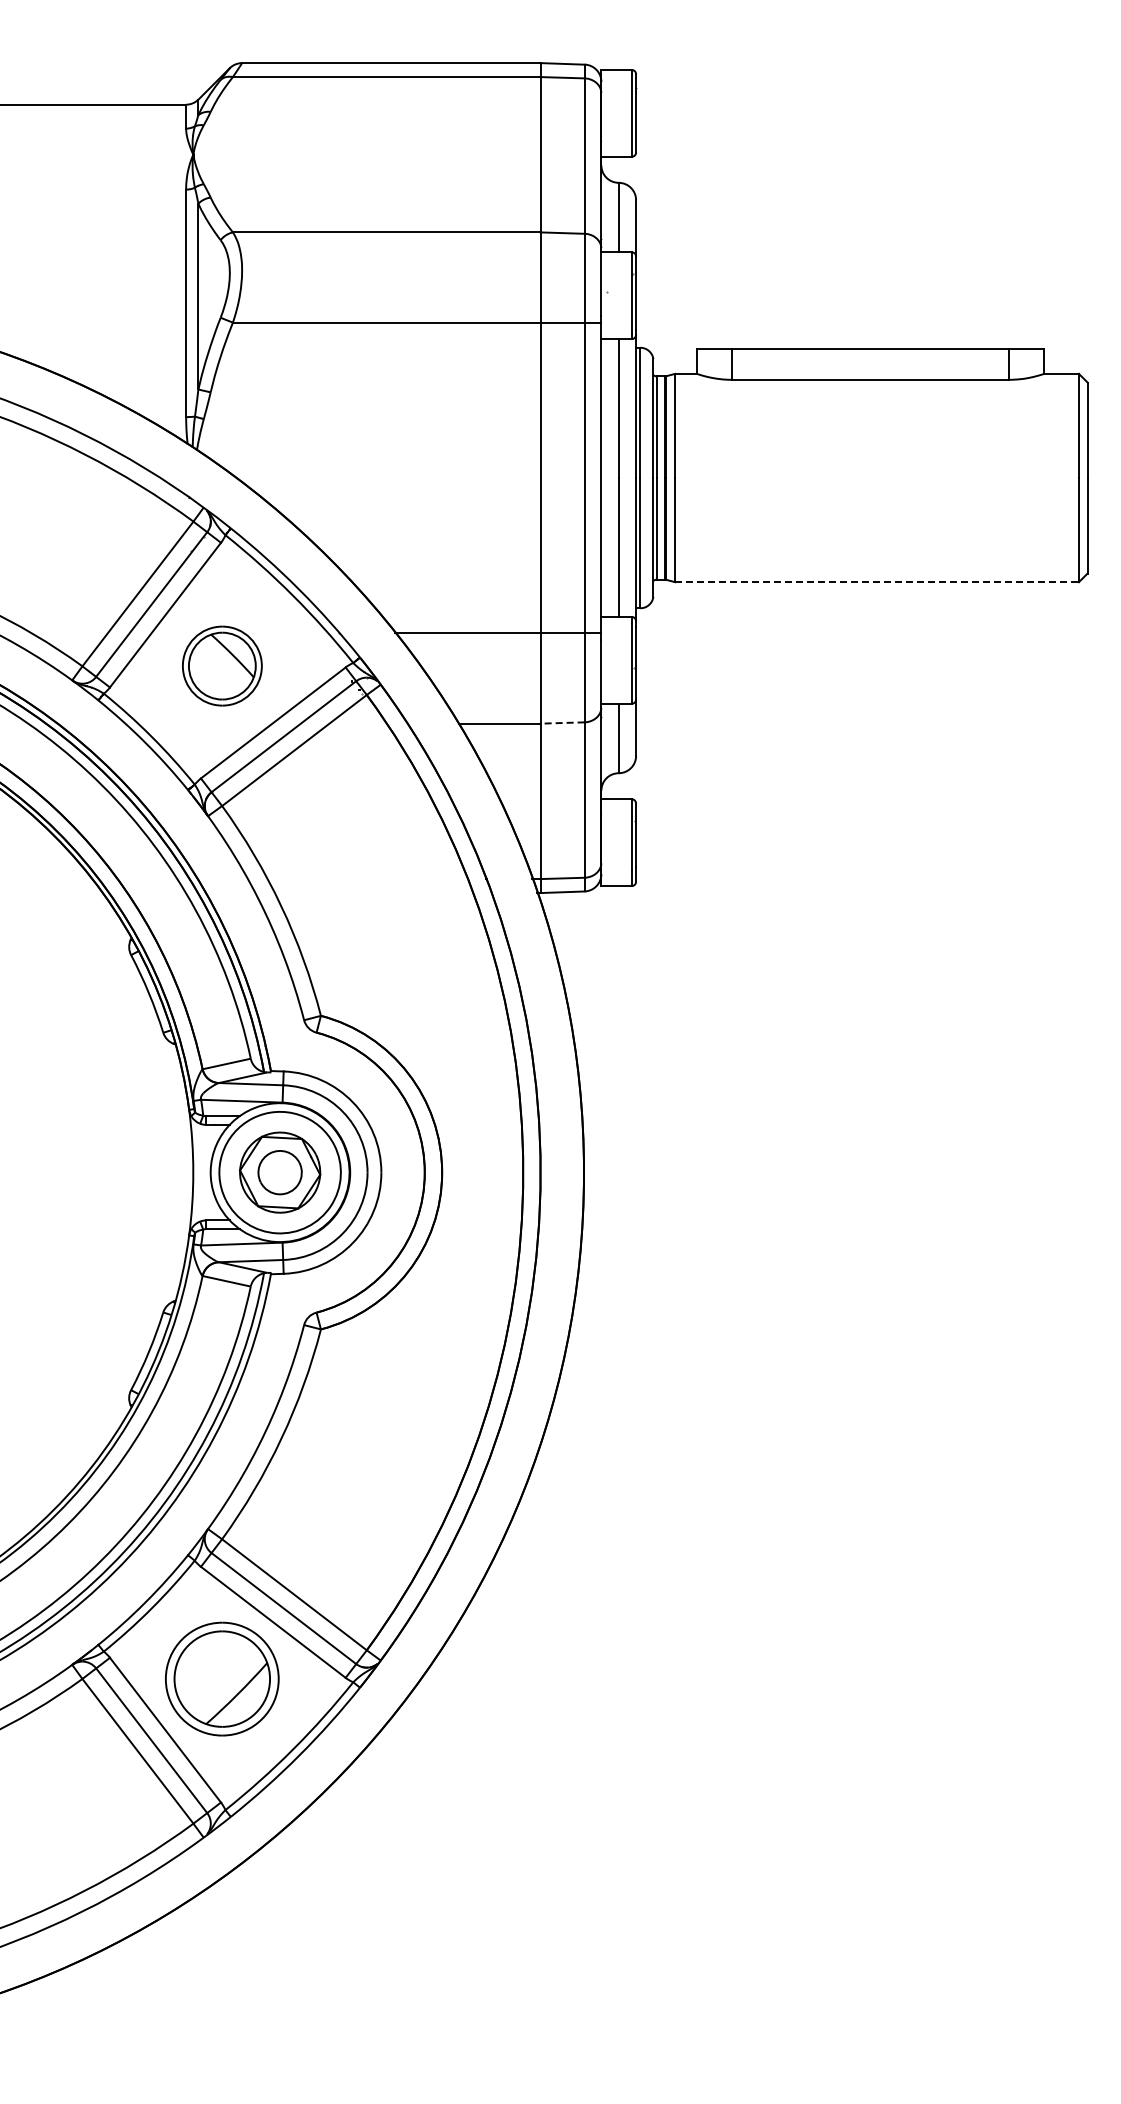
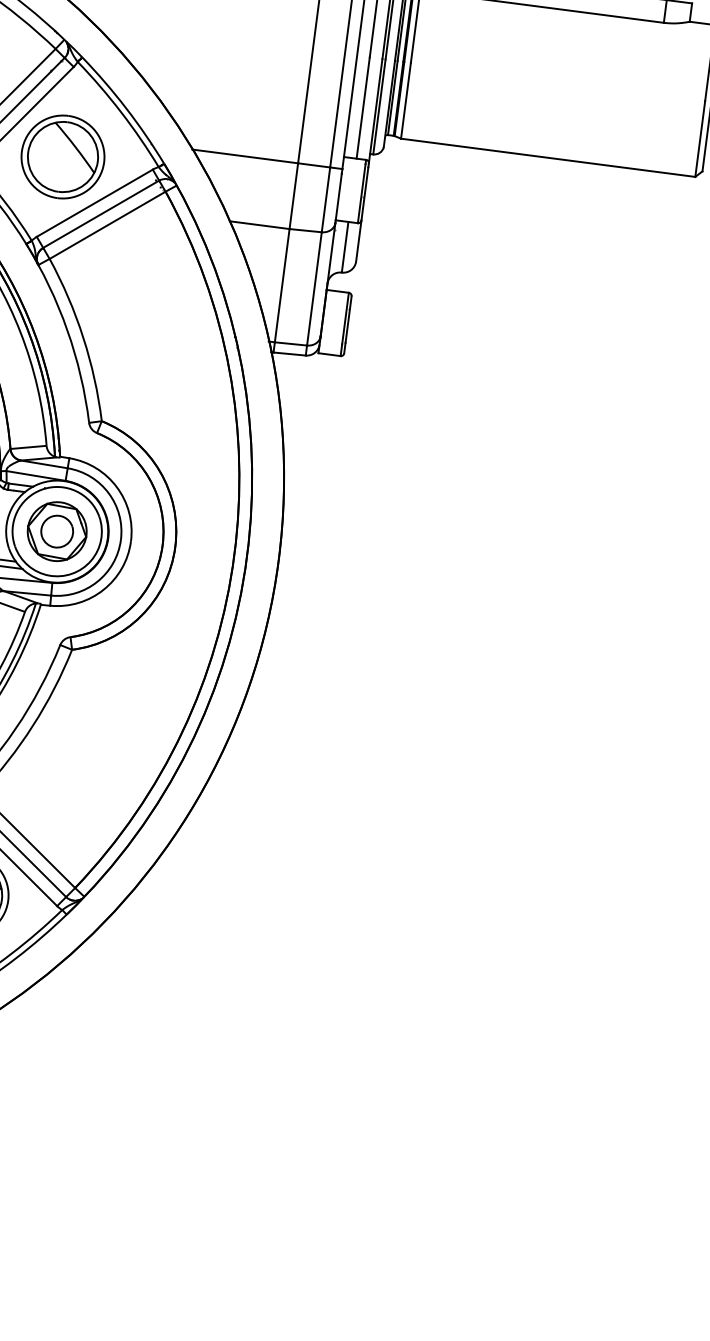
line: (877, 582) -> (548, 158), dashed -> solid
part: (222, 665) -> (63, 156), size x1.43
line: (562, 723) -> (305, 231), dashed -> solid

